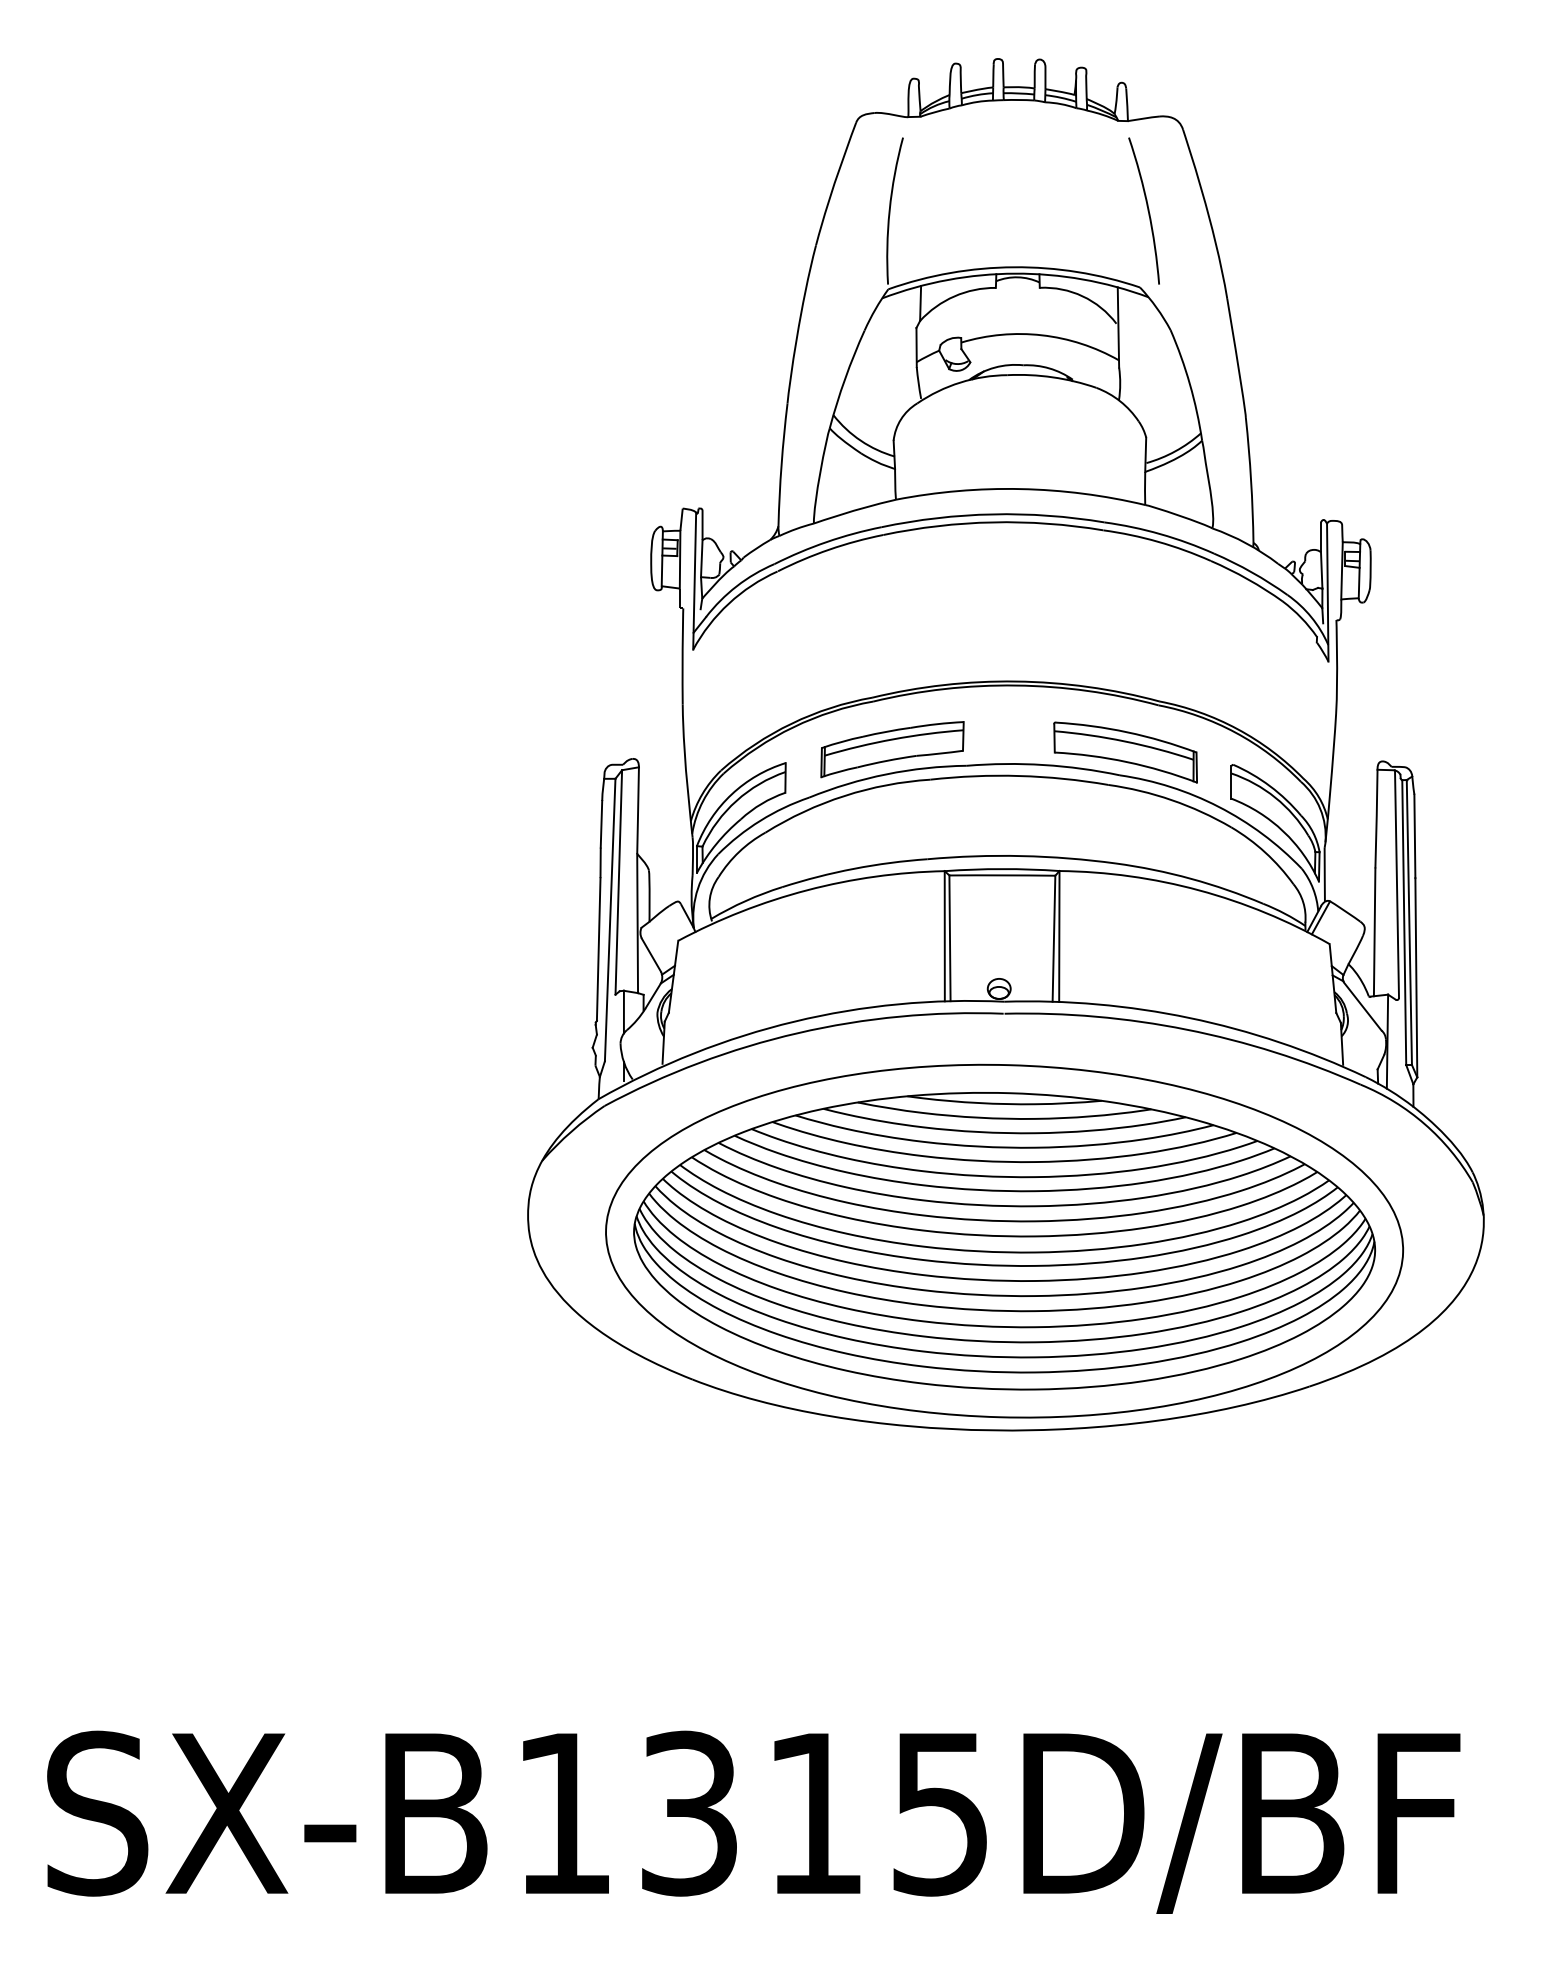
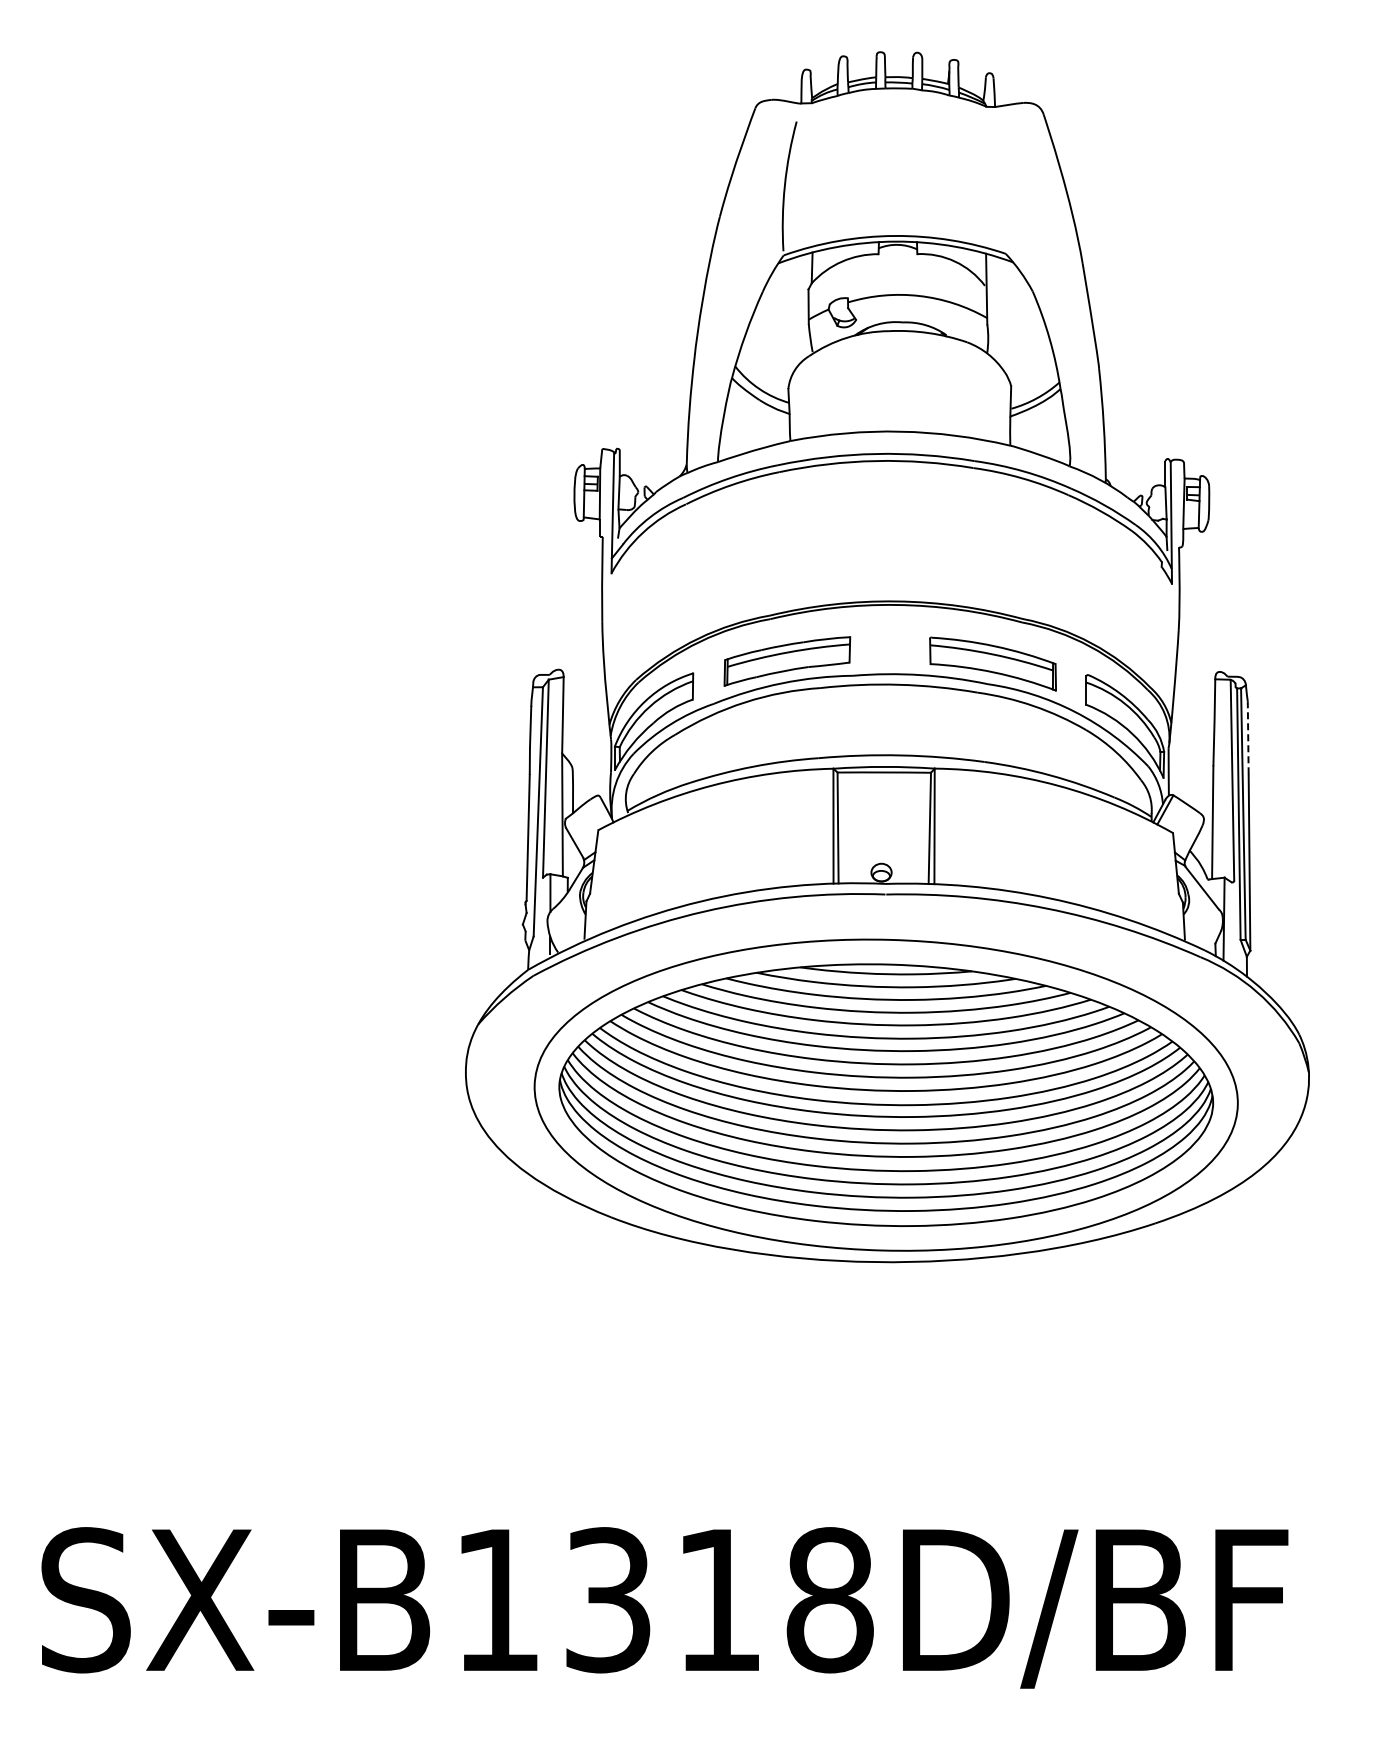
arc: (1147, 211) -> (1012, 186), removed
line: (1415, 836) -> (1248, 738), solid -> dashed
text: (940, 1813) -> (829, 1600), SX-B1315D/BF -> SX-B1318D/BF

